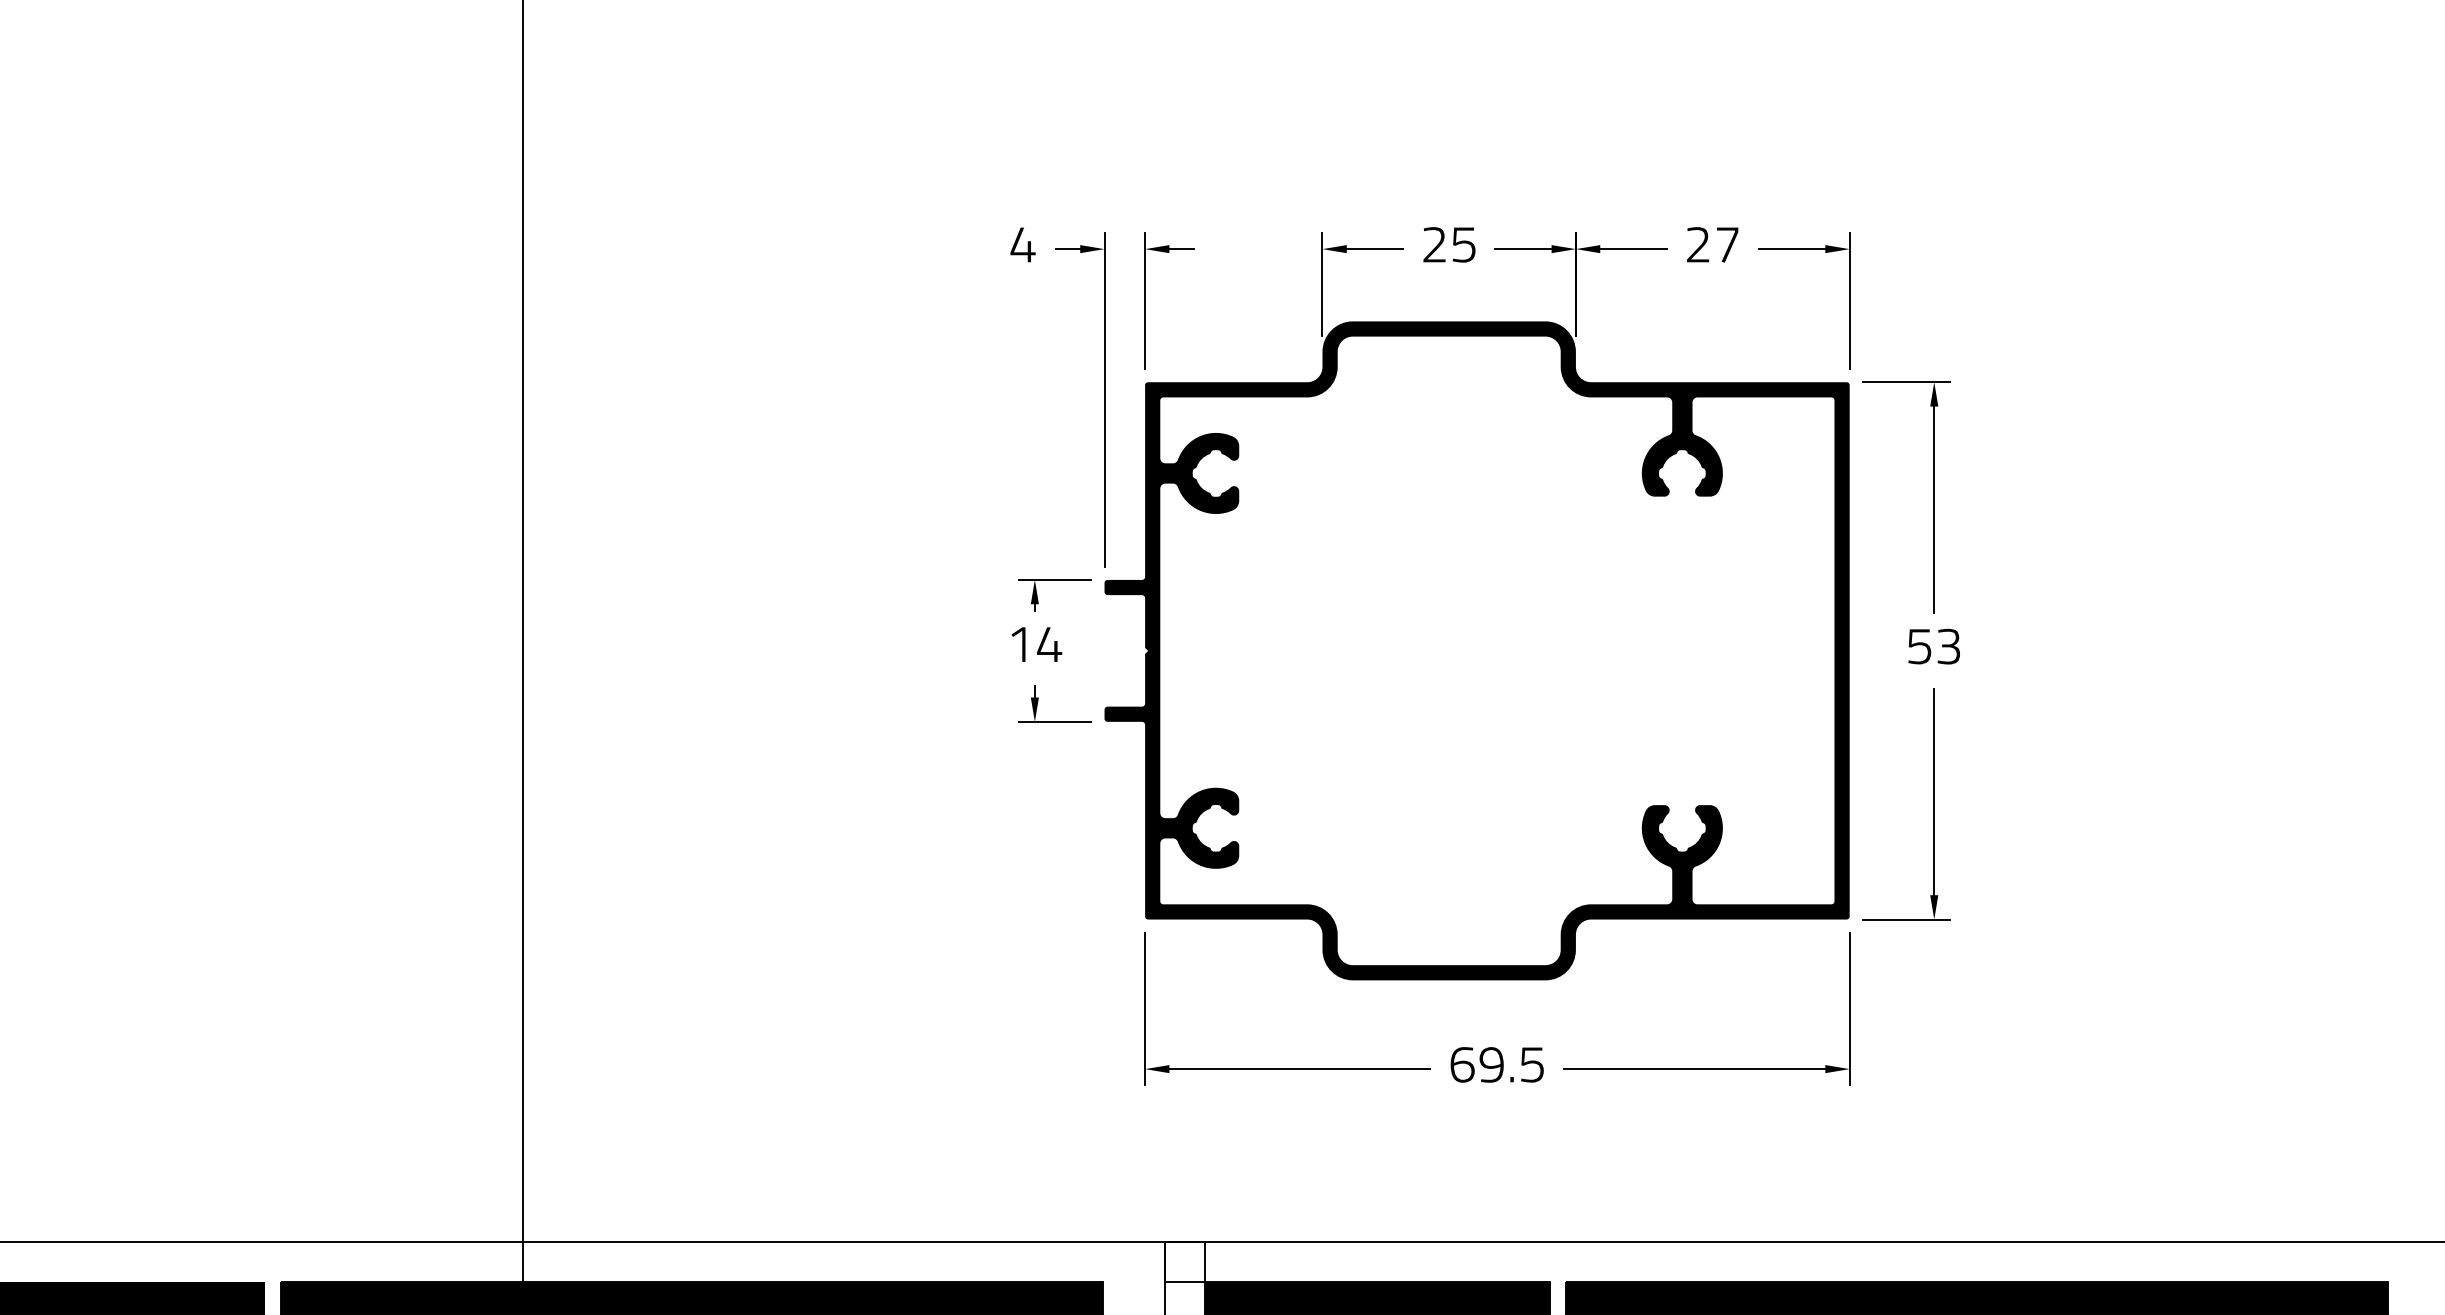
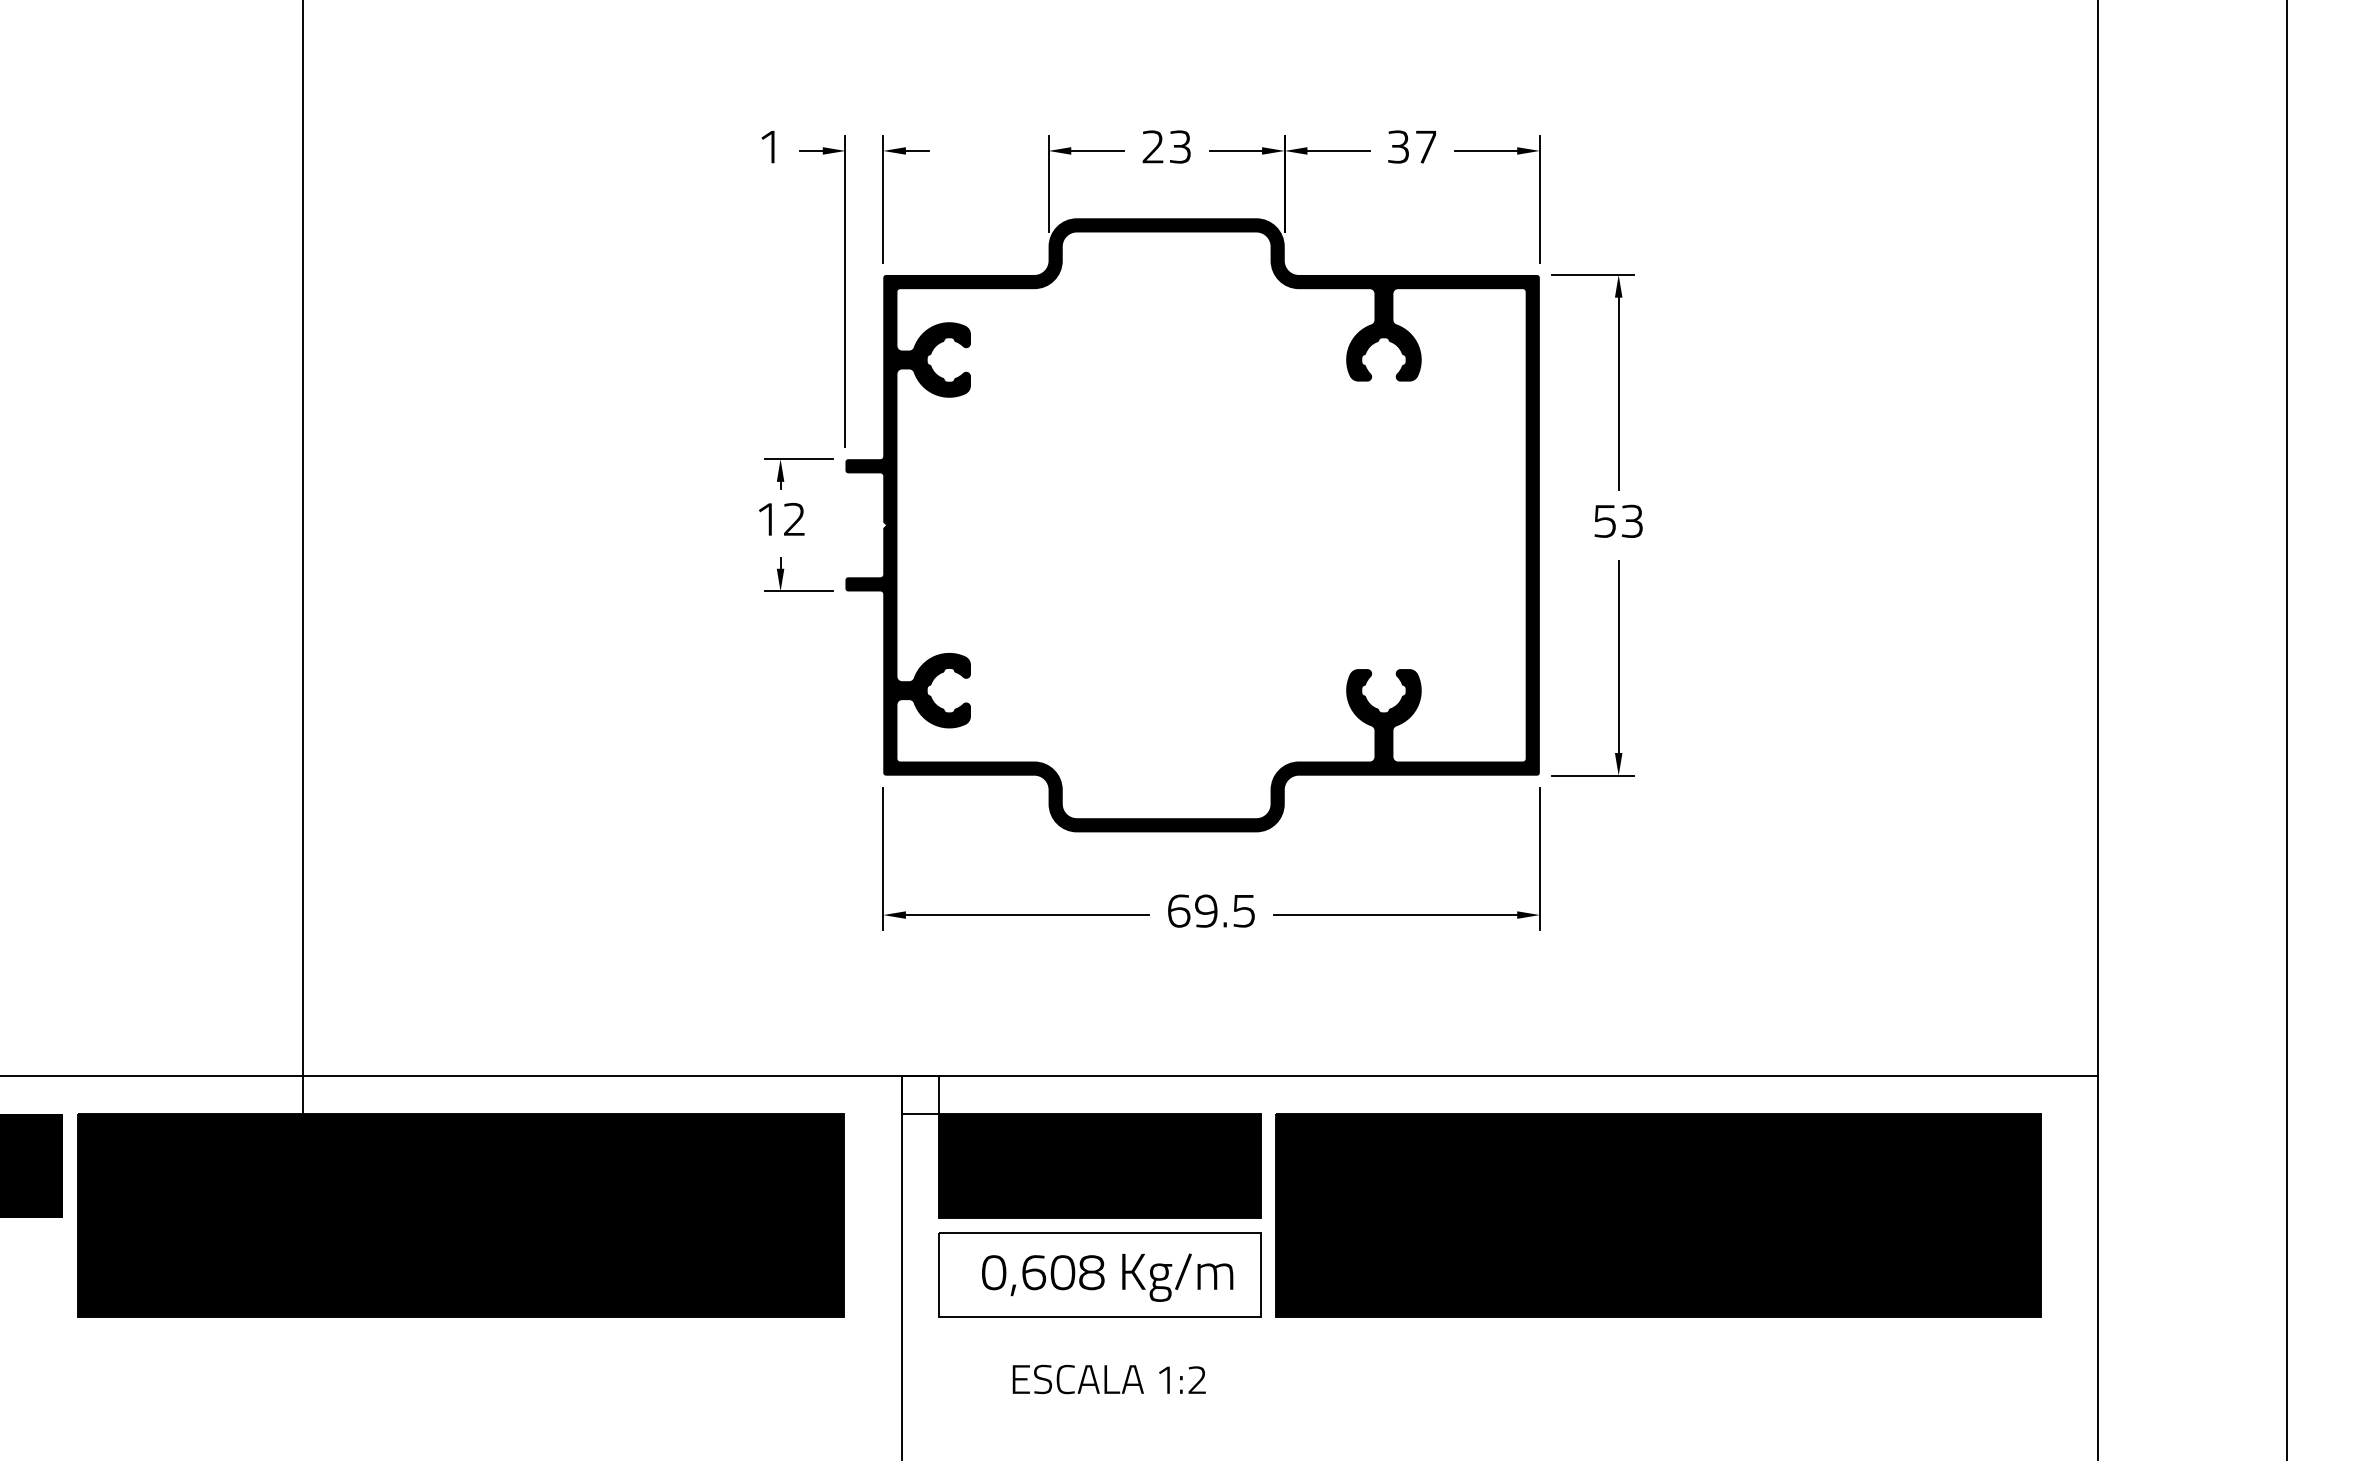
text: (1022, 244) -> (769, 146), 4 -> 1
text: (1464, 244) -> (1180, 146), 25 -> 23
text: (1697, 244) -> (1398, 146), 27 -> 37
text: (1048, 643) -> (793, 518), 14 -> 12

